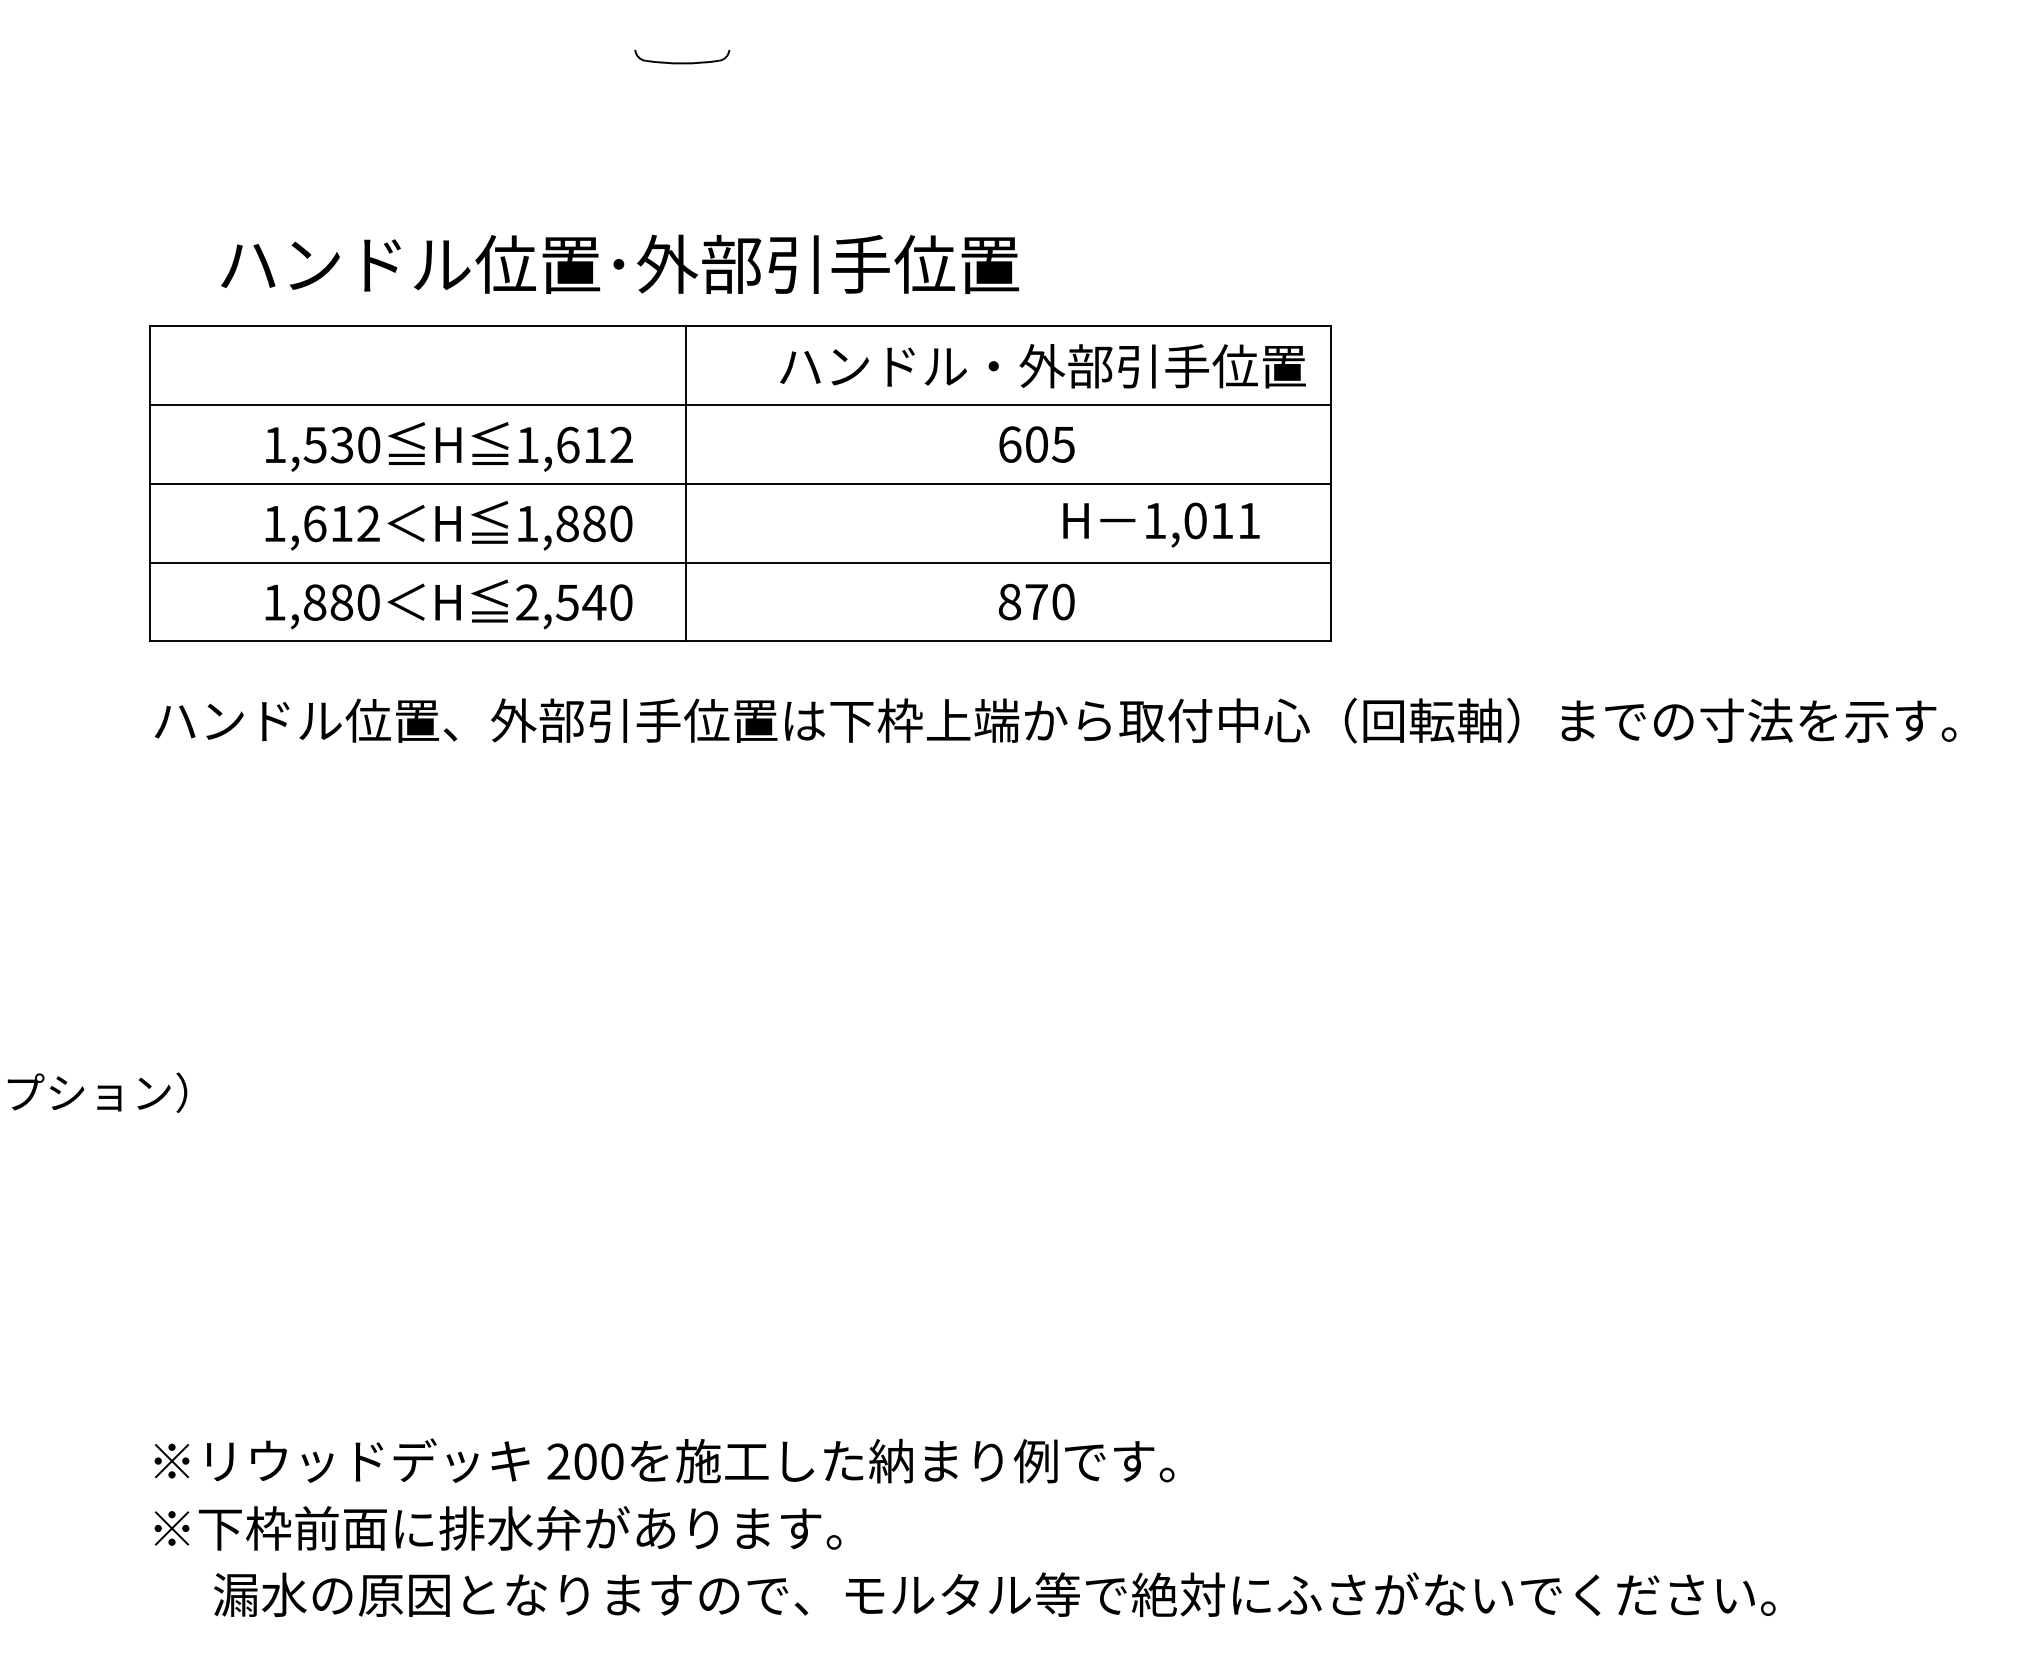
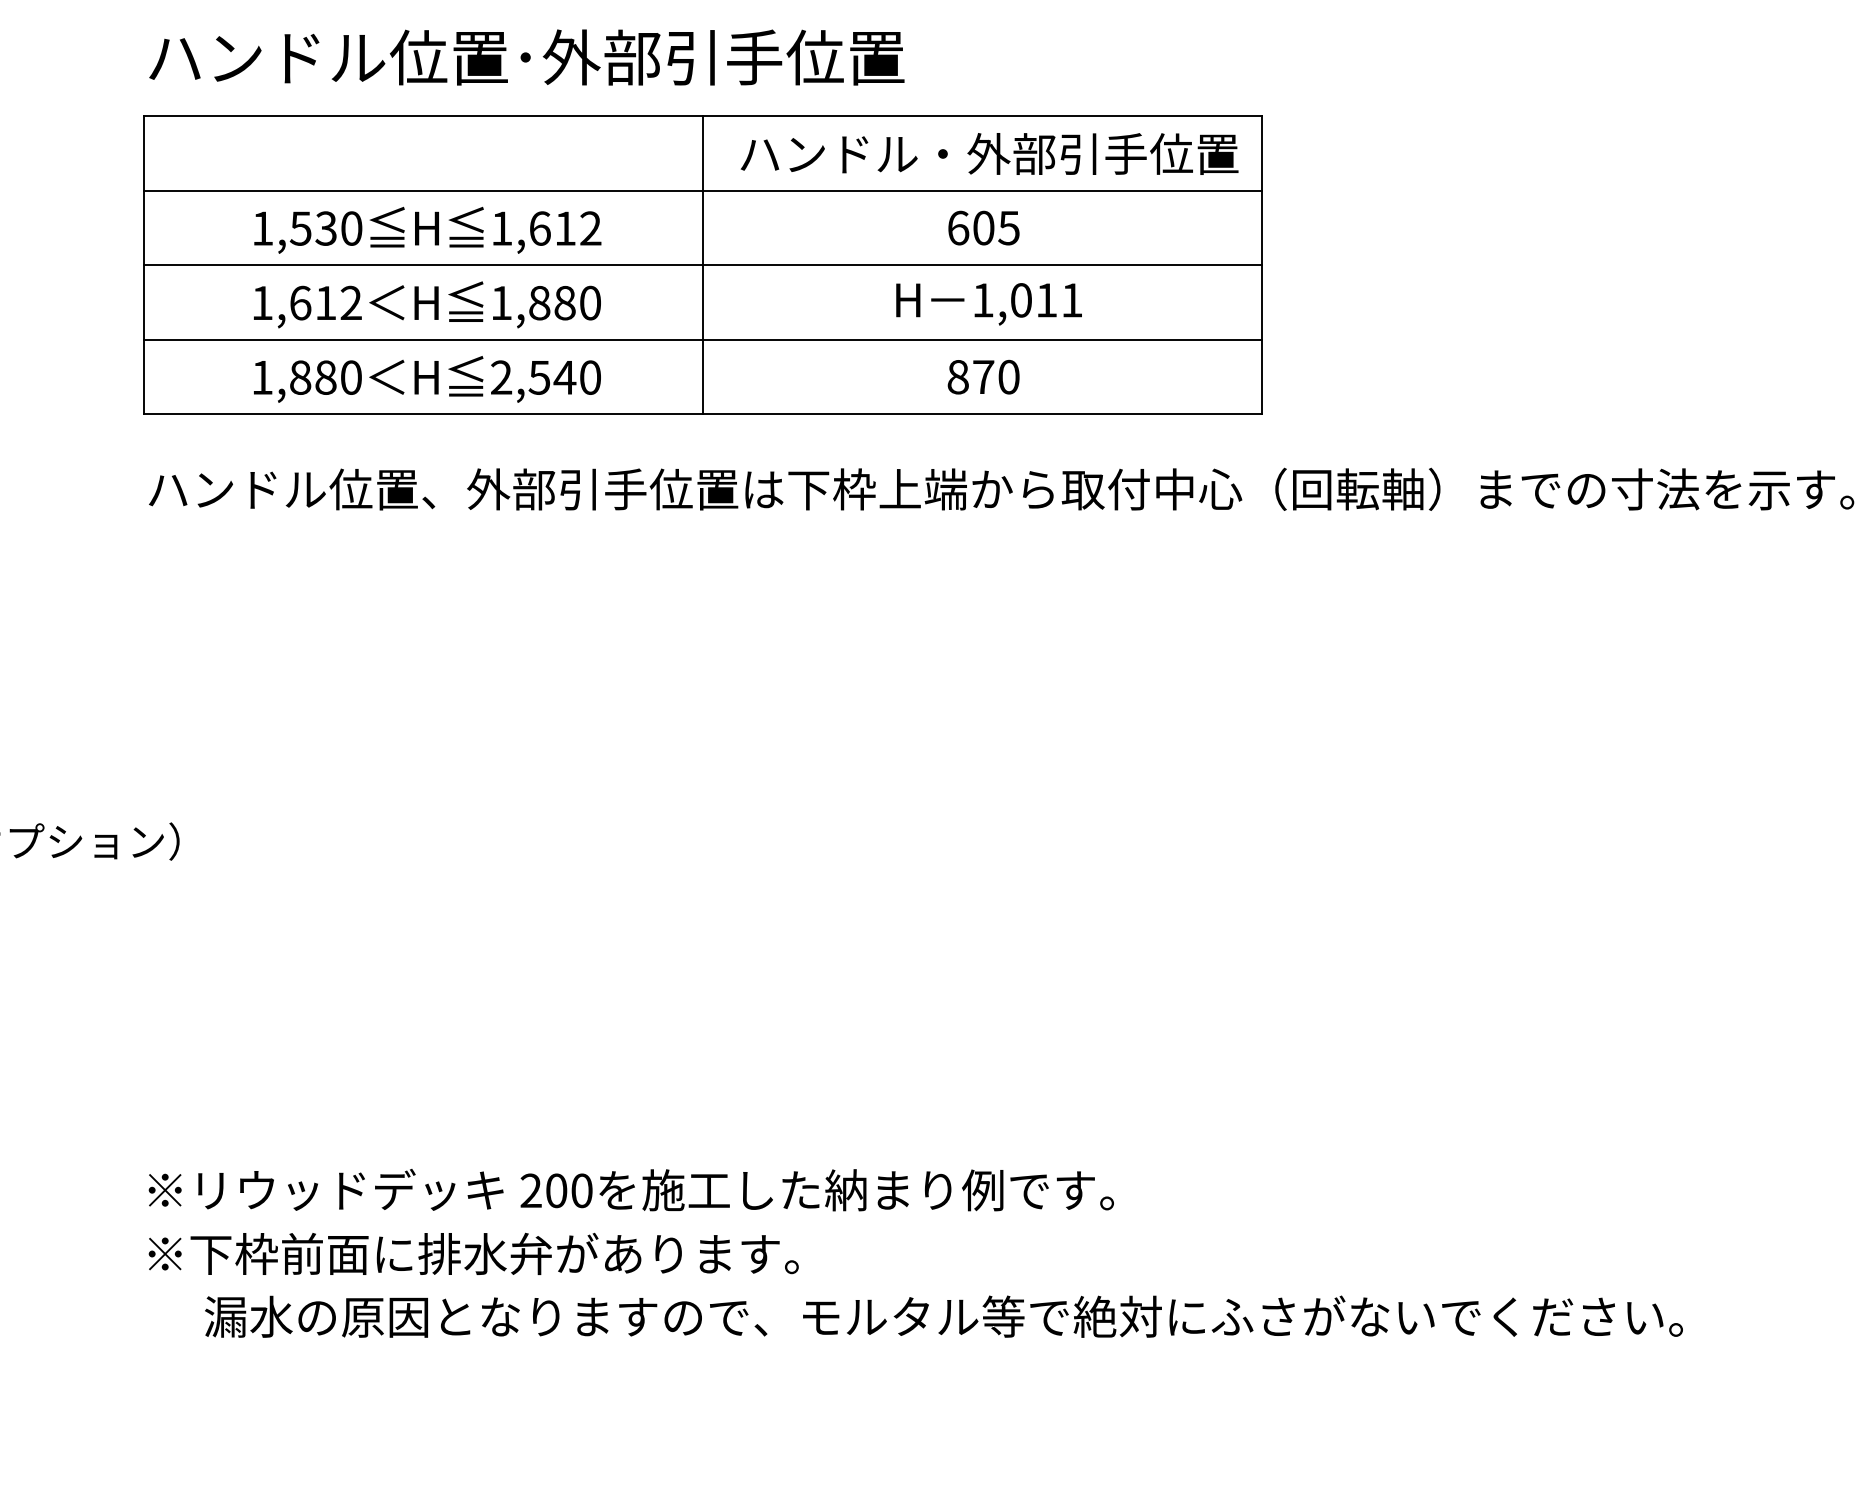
text: (620, 263) -> (527, 56), moved
line: (686, 483) -> (703, 264), moved
text: (1161, 524) -> (989, 303), moved

